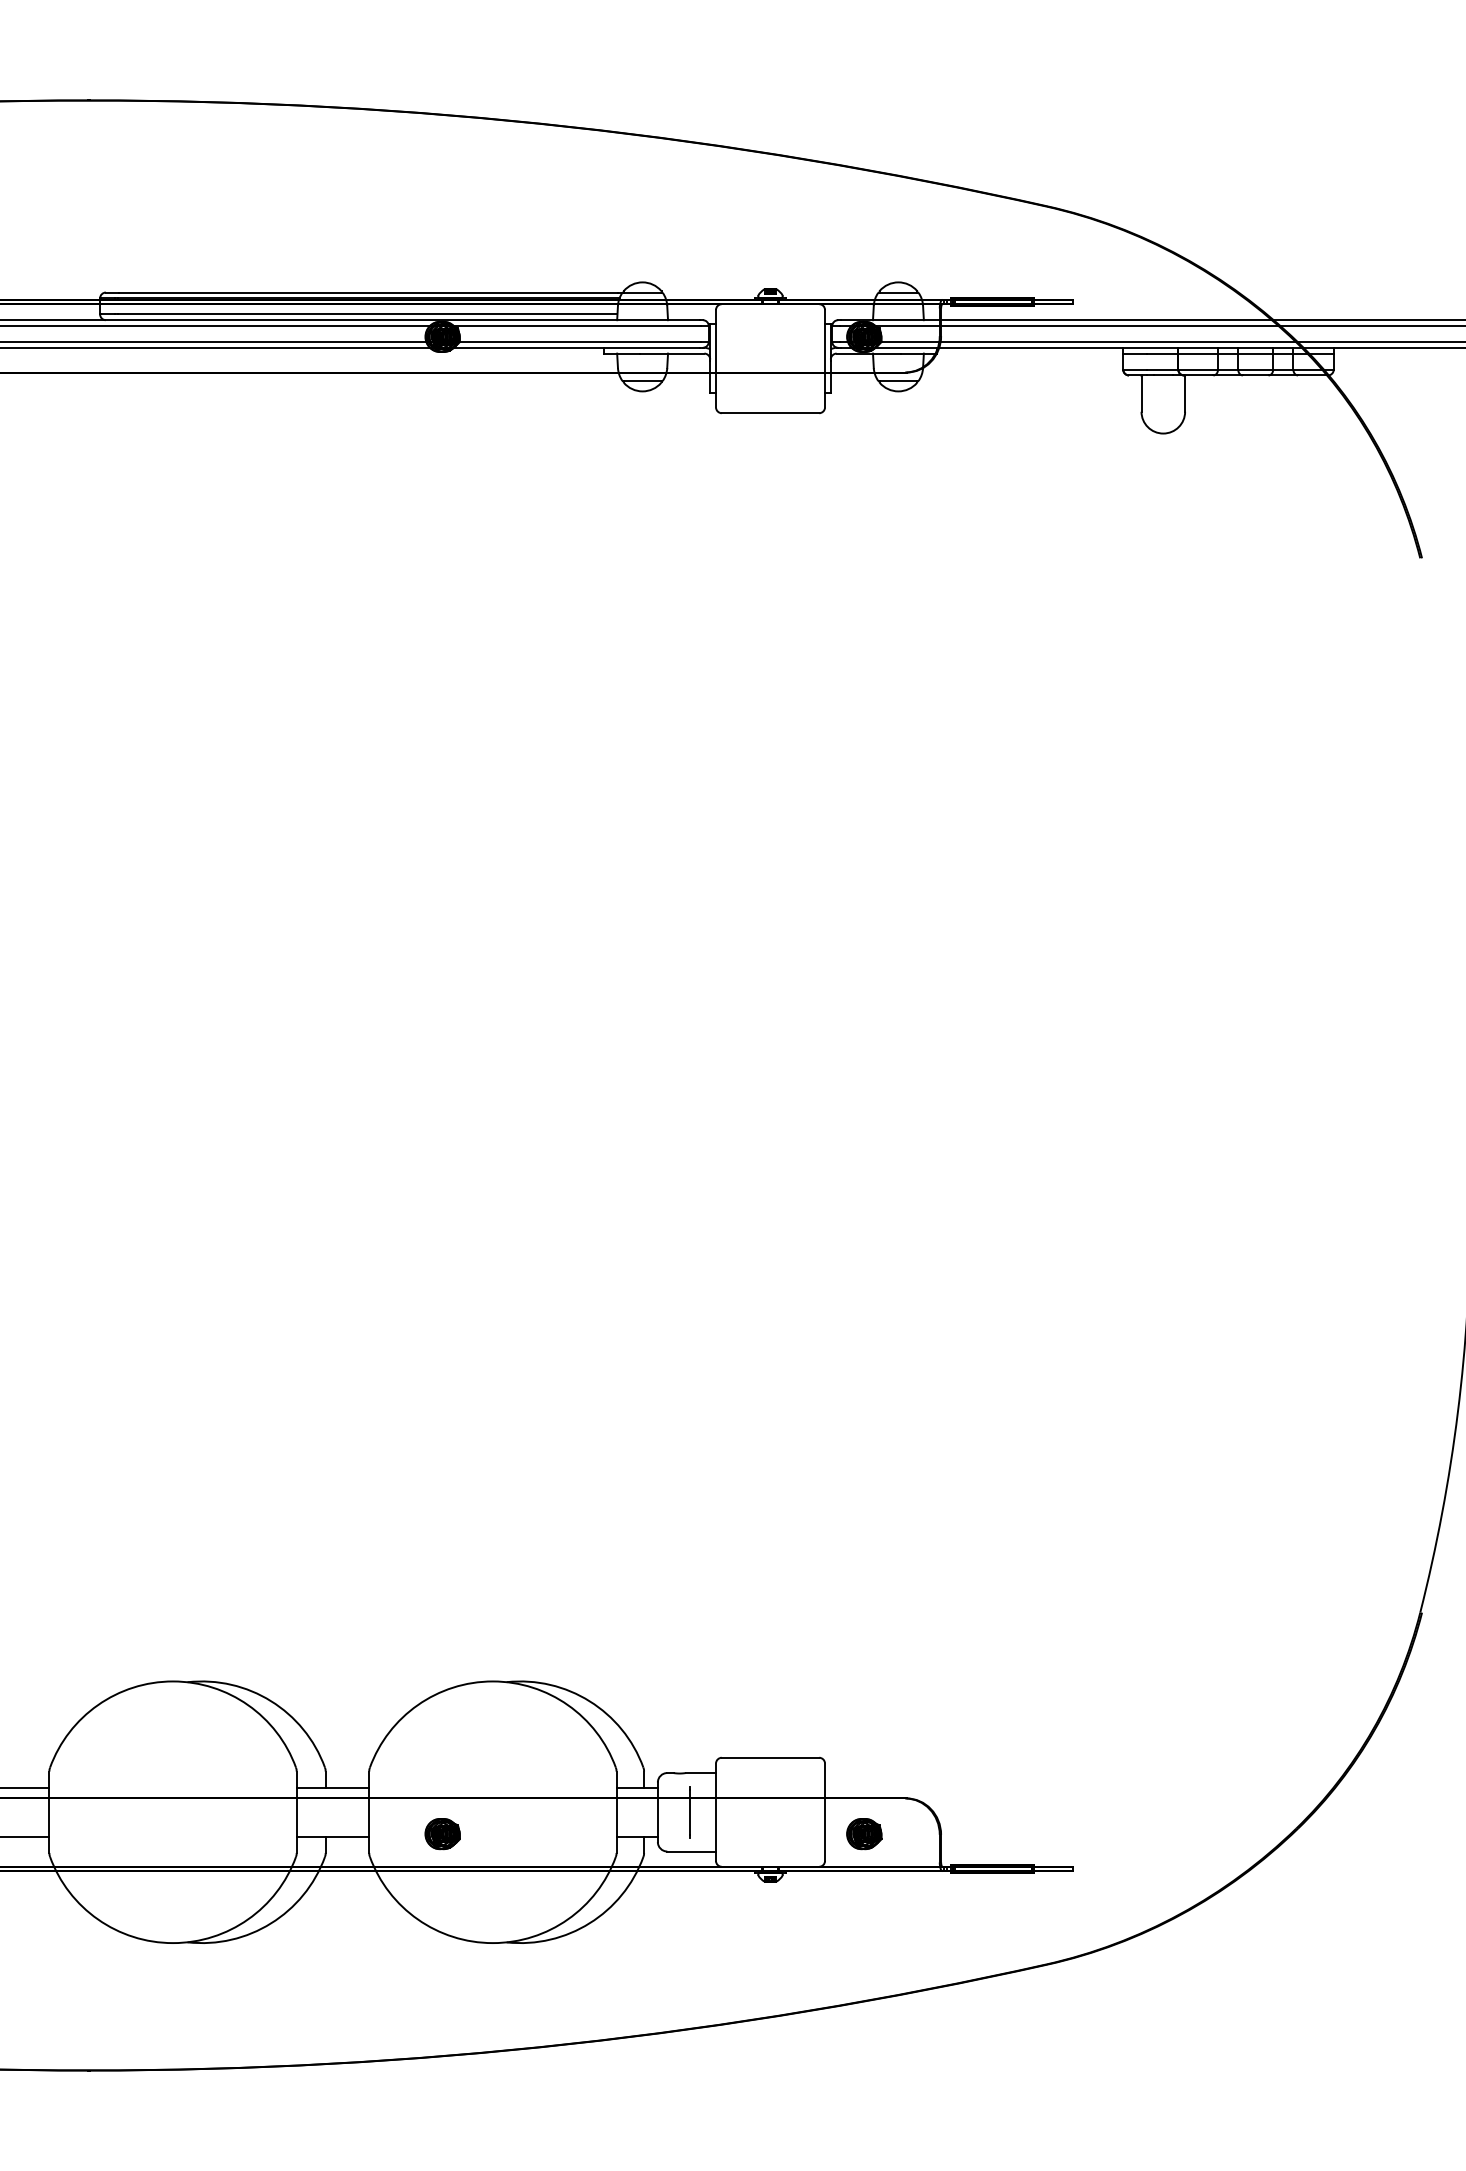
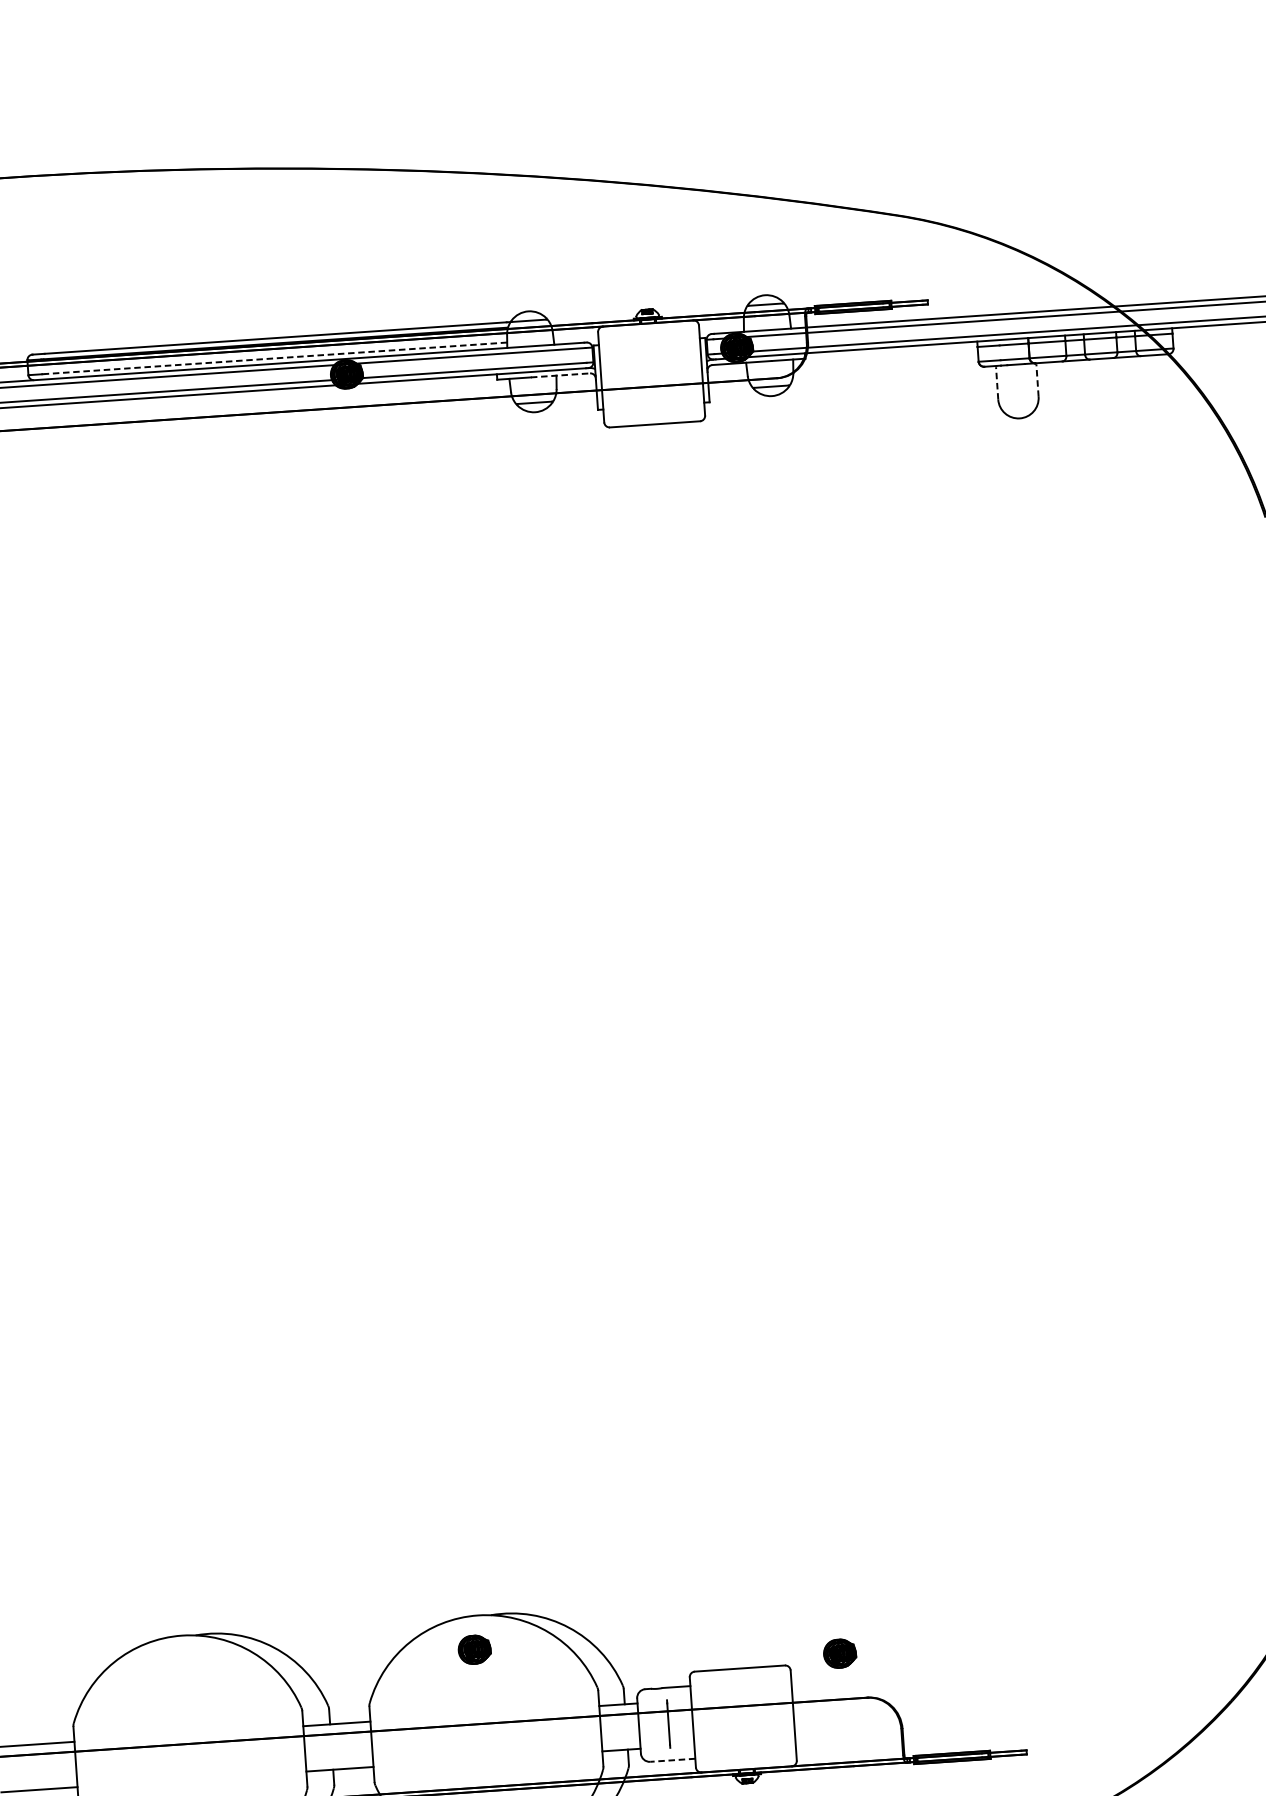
line: (367, 314) -> (275, 358), solid -> dashed
line: (672, 353) -> (560, 375), solid -> dashed
line: (1141, 393) -> (997, 382), solid -> dashed
line: (1185, 393) -> (1037, 379), solid -> dashed
part: (442, 1834) -> (474, 1650), moved
part: (864, 1834) -> (840, 1654), moved
line: (691, 1851) -> (672, 1760), solid -> dashed

